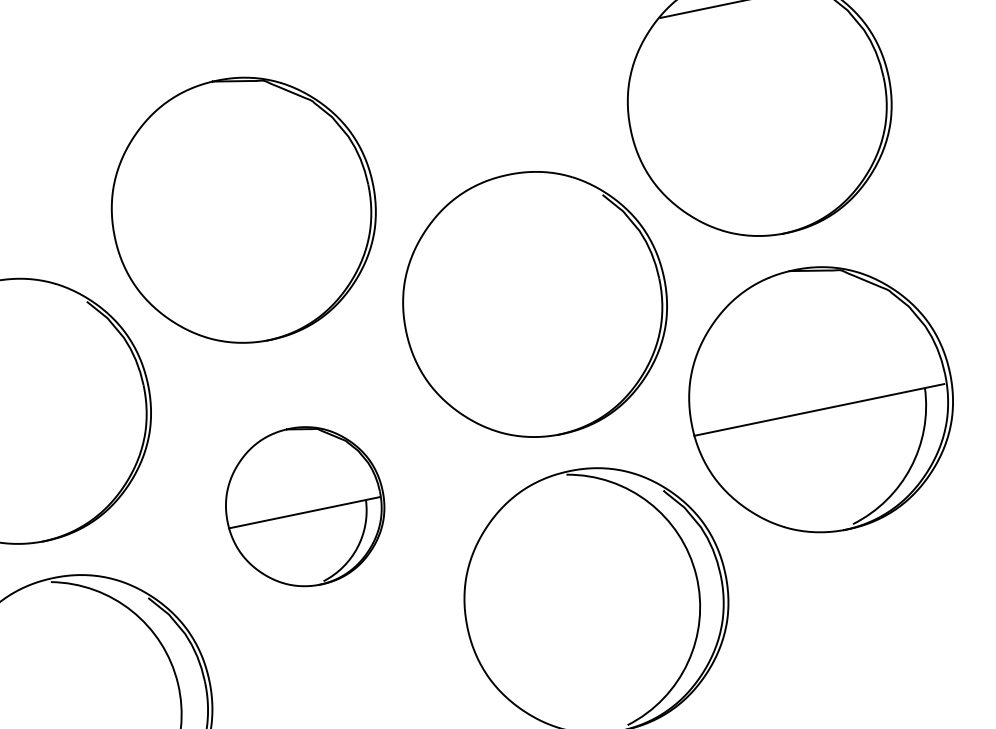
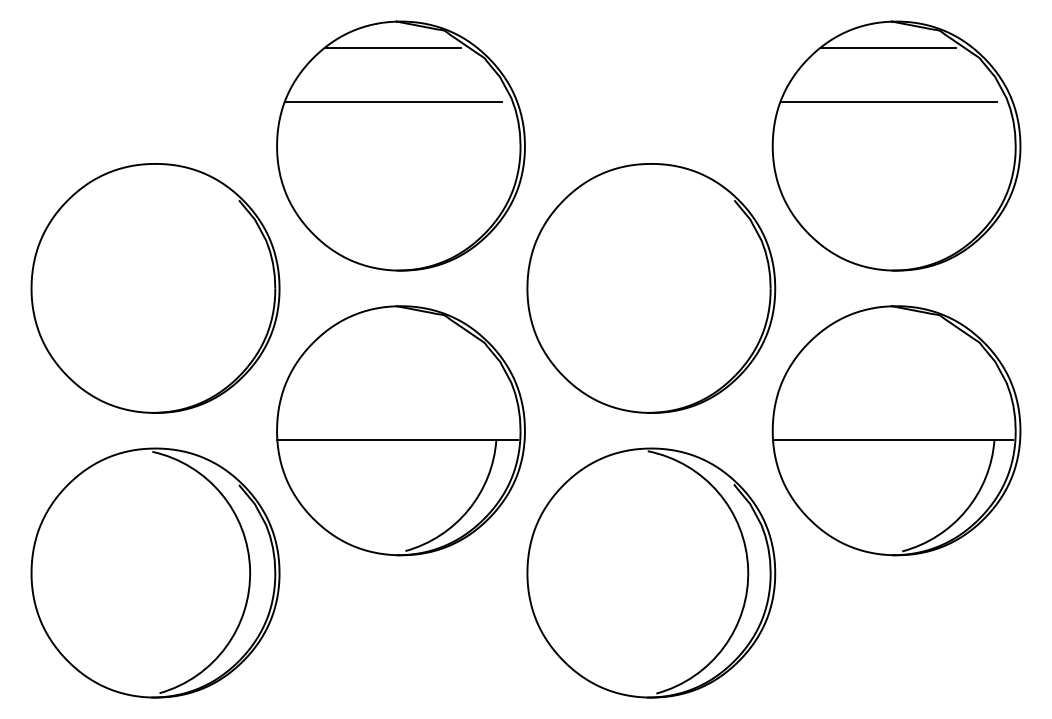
line: (741, 58) -> (888, 101), added
line: (214, 110) -> (393, 48), added
line: (226, 165) -> (393, 101), added
part: (304, 506) -> (400, 430), size x1.67

